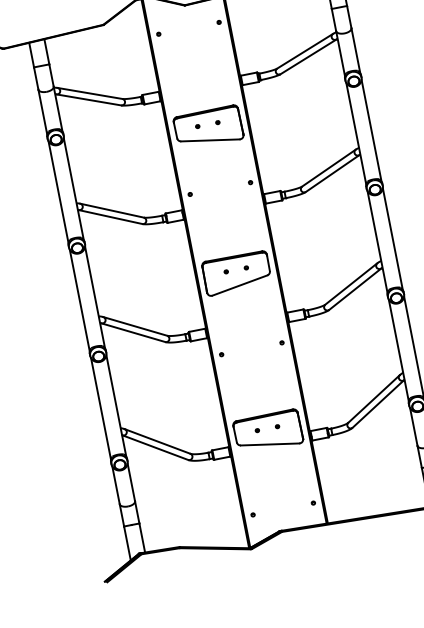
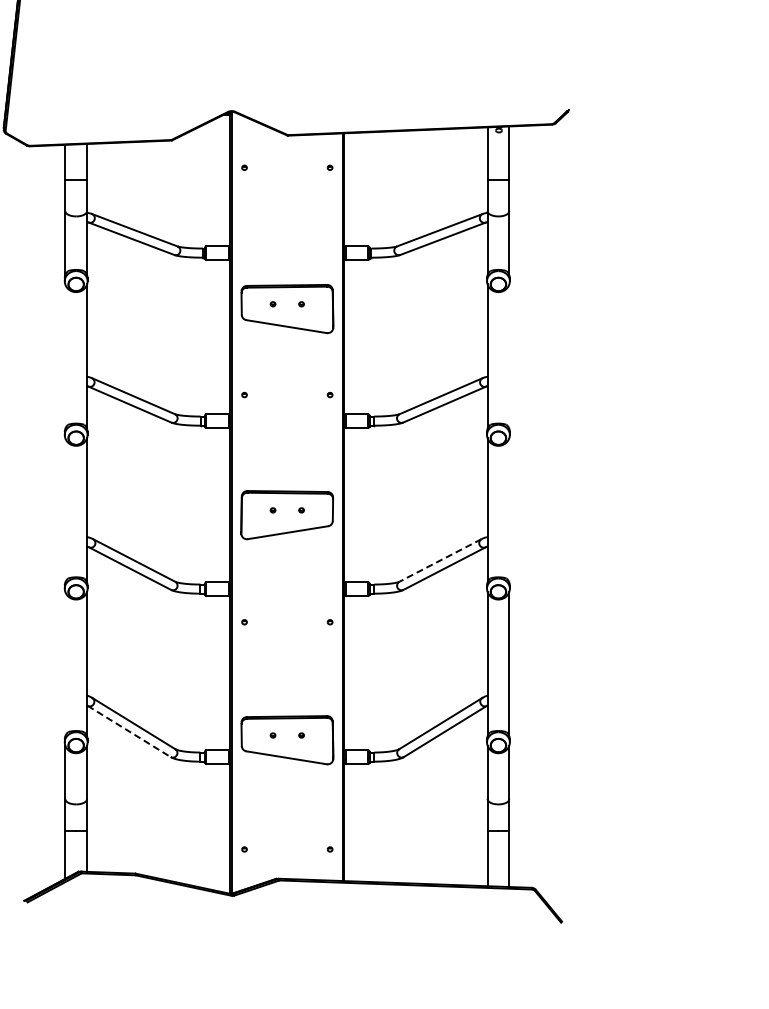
line: (371, 130) -> (509, 356), removed
line: (58, 192) -> (65, 356), removed
line: (393, 239) -> (509, 510), removed
line: (350, 284) -> (439, 560), solid -> dashed
line: (79, 300) -> (65, 510), removed
line: (101, 408) -> (65, 663), removed
line: (155, 447) -> (129, 731), solid -> dashed

